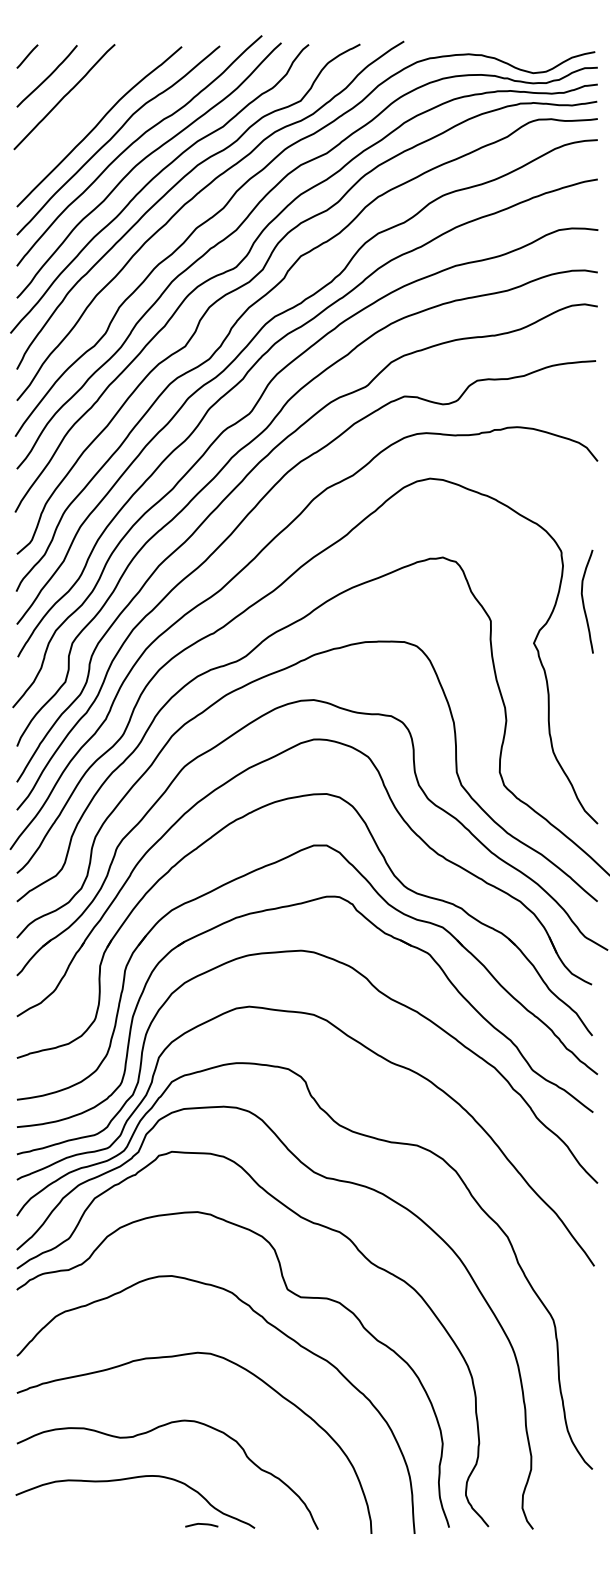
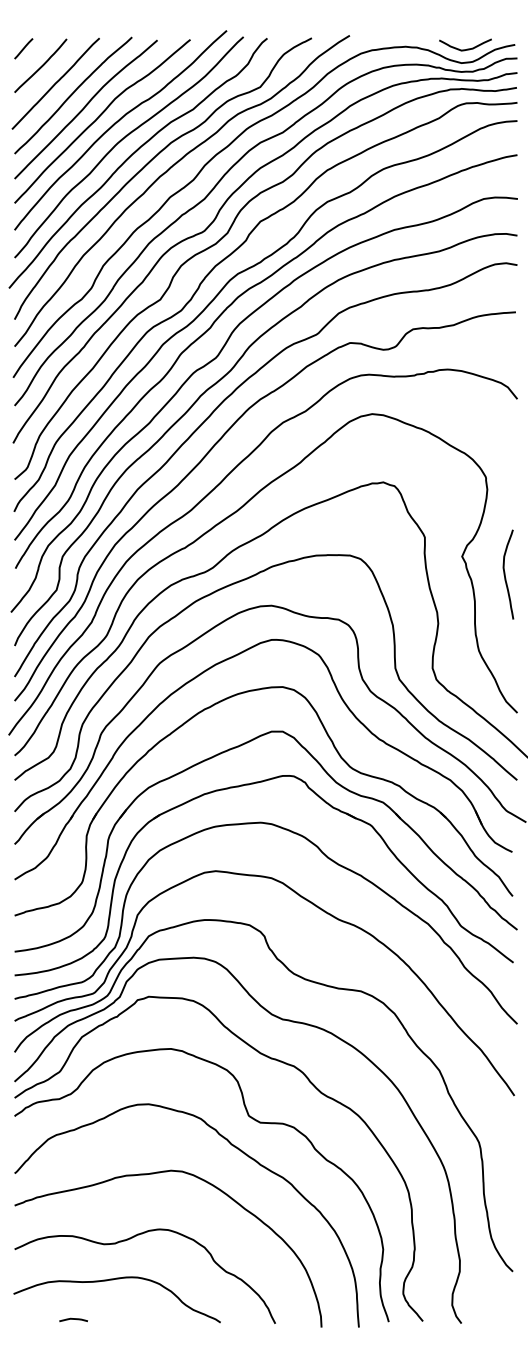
curve: (540, 56) -> (467, 48), added
curve: (84, 109) -> (73, 94), added
curve: (584, 601) -> (505, 574), moved
curve: (201, 1524) -> (73, 1319), moved

